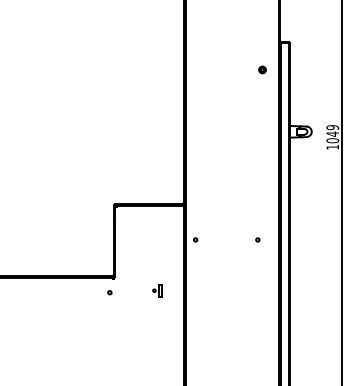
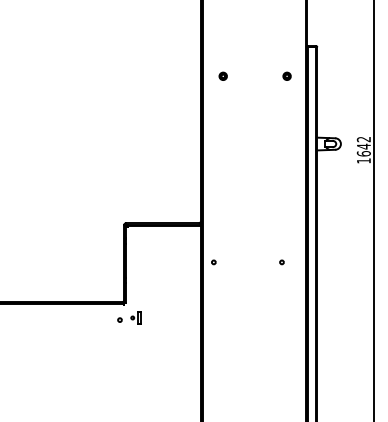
part: (203, 69) -> (222, 75), added
text: (332, 134) -> (363, 146), 1049 -> 1642
part: (156, 290) -> (135, 317), moved

